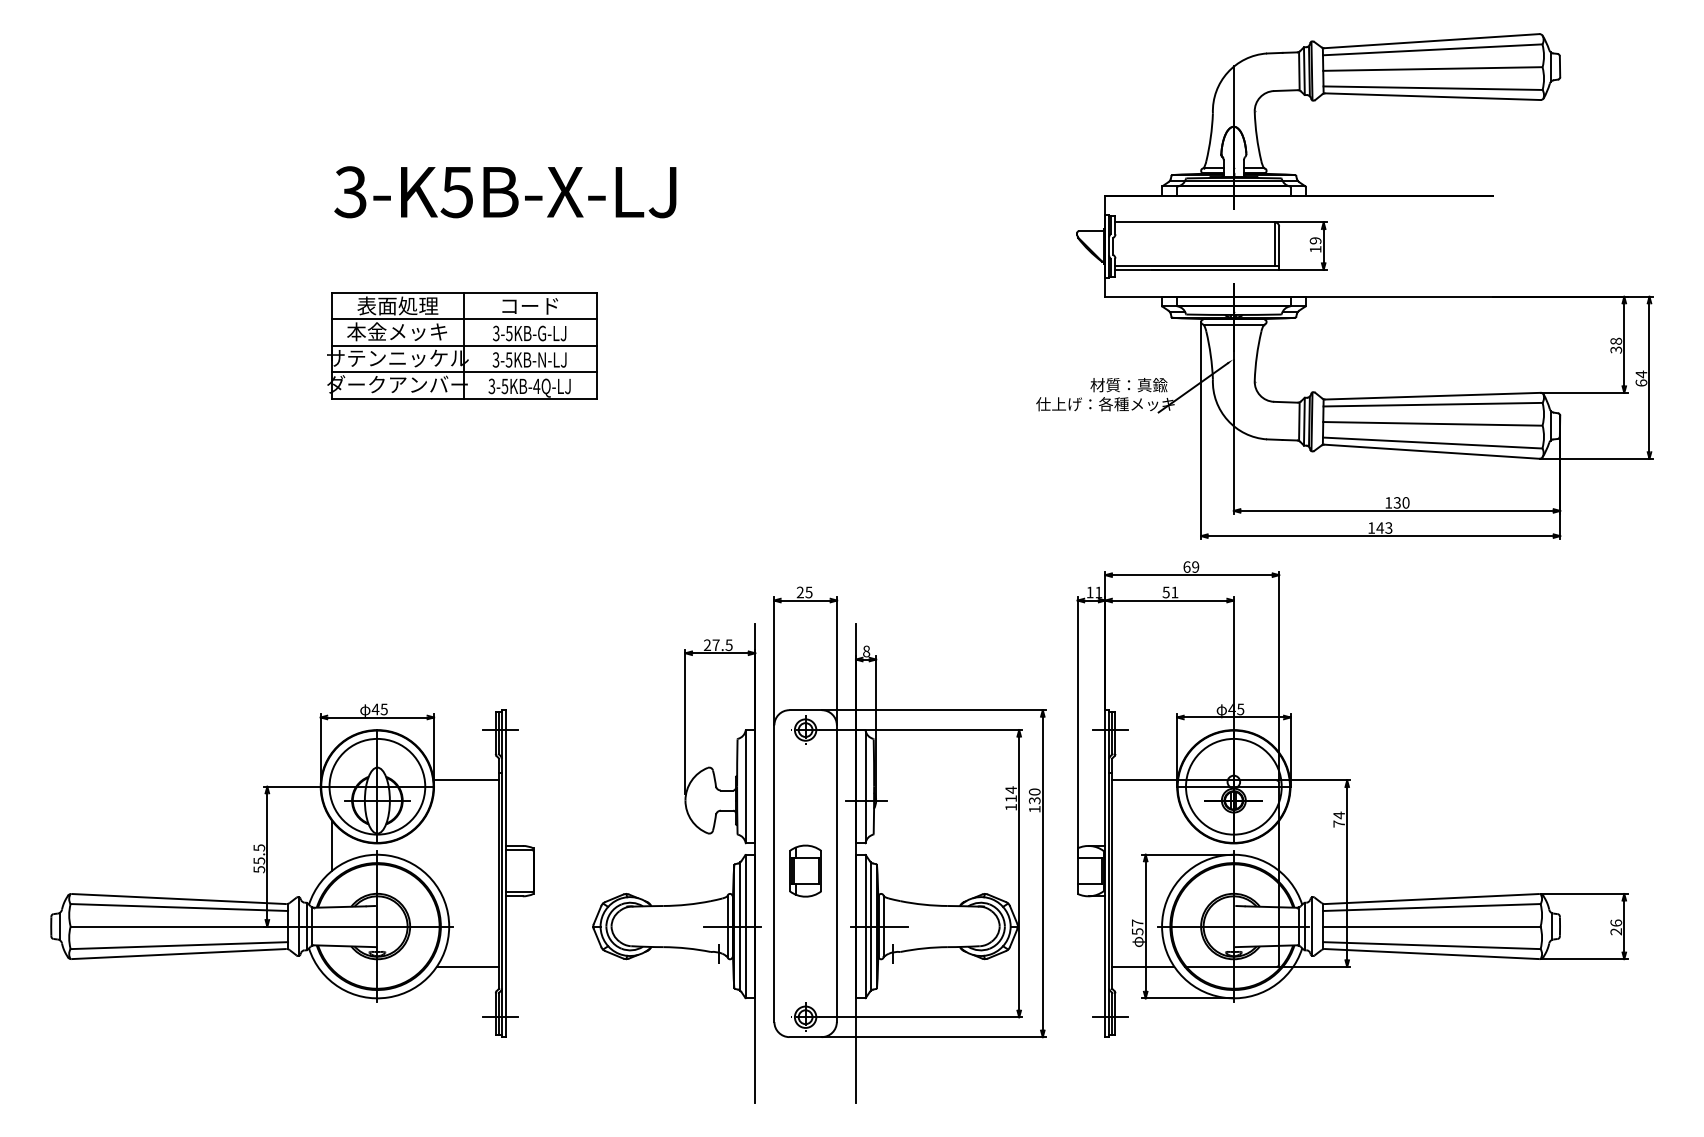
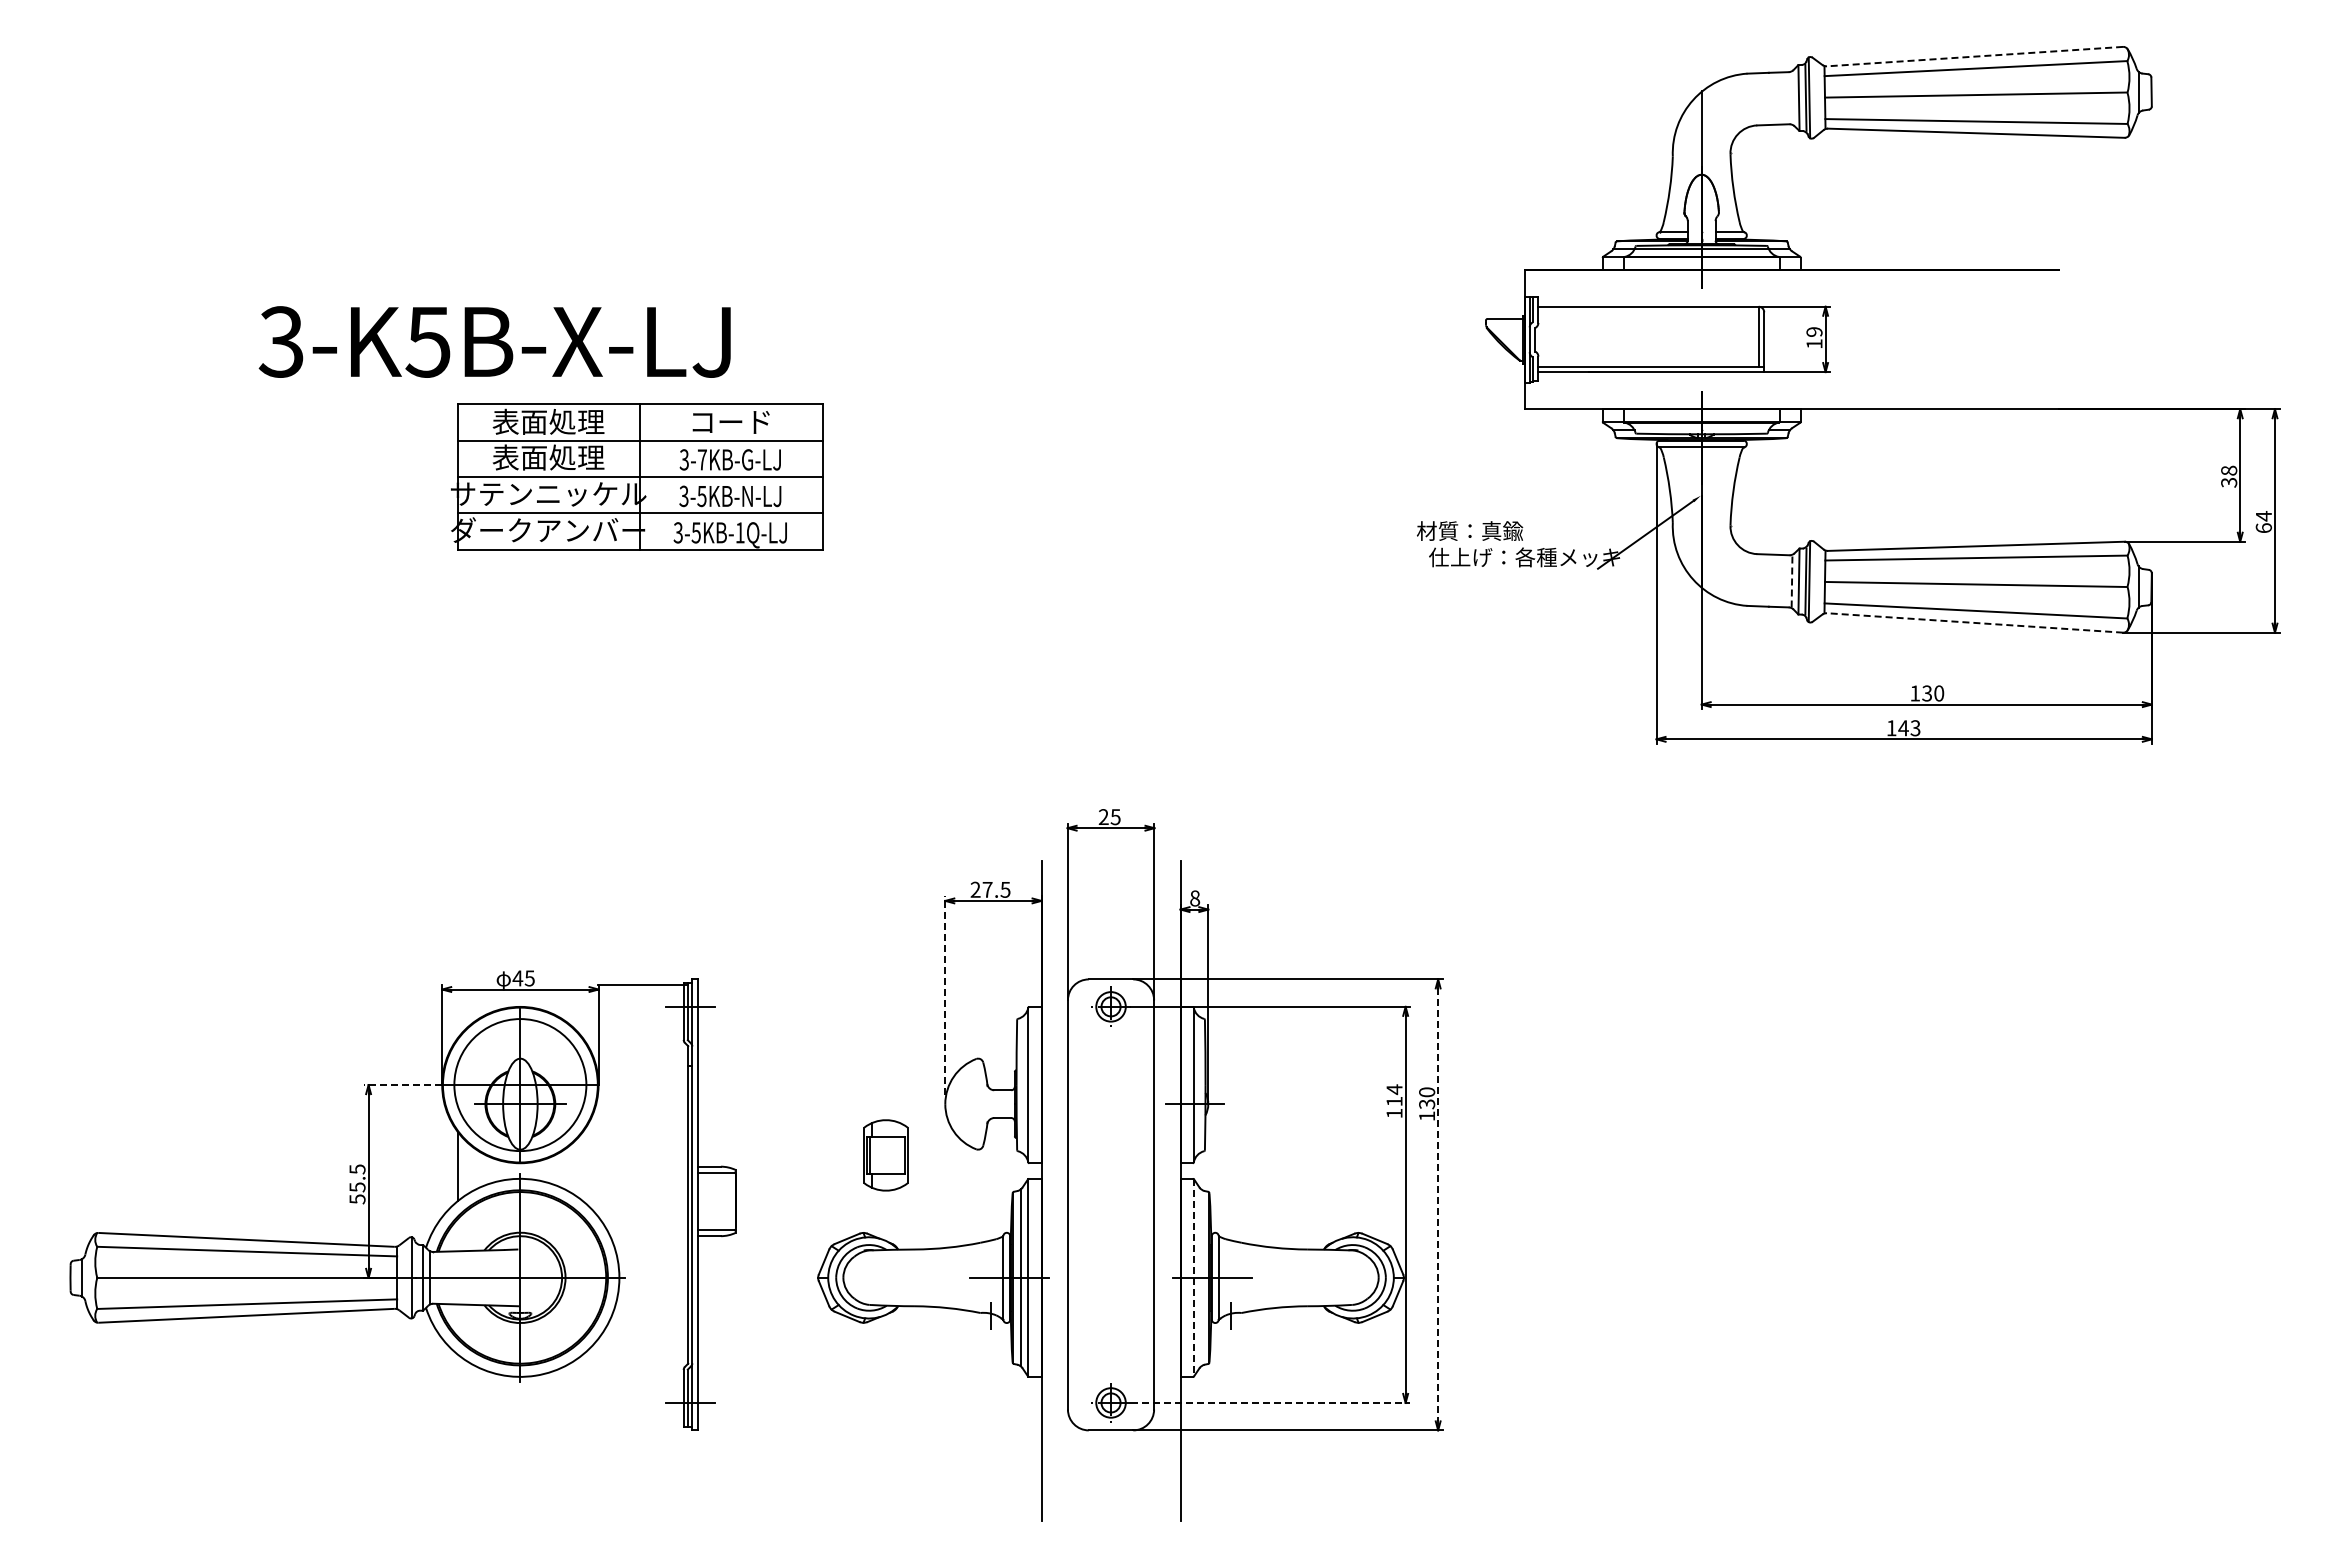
line: (1431, 41) -> (1974, 56), solid -> dashed
line: (1298, 71) -> (1791, 98), removed
text: (505, 191) -> (494, 341), moved
text: (397, 331) -> (547, 457), 本金メッキ -> 表面処理
text: (508, 333) -> (701, 459), 3-5KB-G-LJ -> 3-7KB-G-LJ
text: (1129, 384) -> (1470, 530), moved
text: (536, 386) -> (740, 532), 3-5KB-4Q-LJ -> 3-5KB-1Q-LJ
line: (1299, 420) -> (1792, 580), solid -> dashed
line: (1431, 451) -> (1974, 622), solid -> dashed
line: (685, 721) -> (945, 995), solid -> dashed
line: (466, 780) -> (643, 985), moved
line: (291, 787) -> (402, 1085), solid -> dashed
part: (1347, 799) -> (1858, 1102), removed
part: (805, 871) -> (885, 1155), moved
line: (1043, 874) -> (1438, 1205), solid -> dashed
line: (865, 926) -> (1193, 1277), solid -> dashed
line: (871, 926) -> (1201, 1277), removed
line: (468, 966) -> (645, 1333), removed
line: (921, 1016) -> (1271, 1402), solid -> dashed

